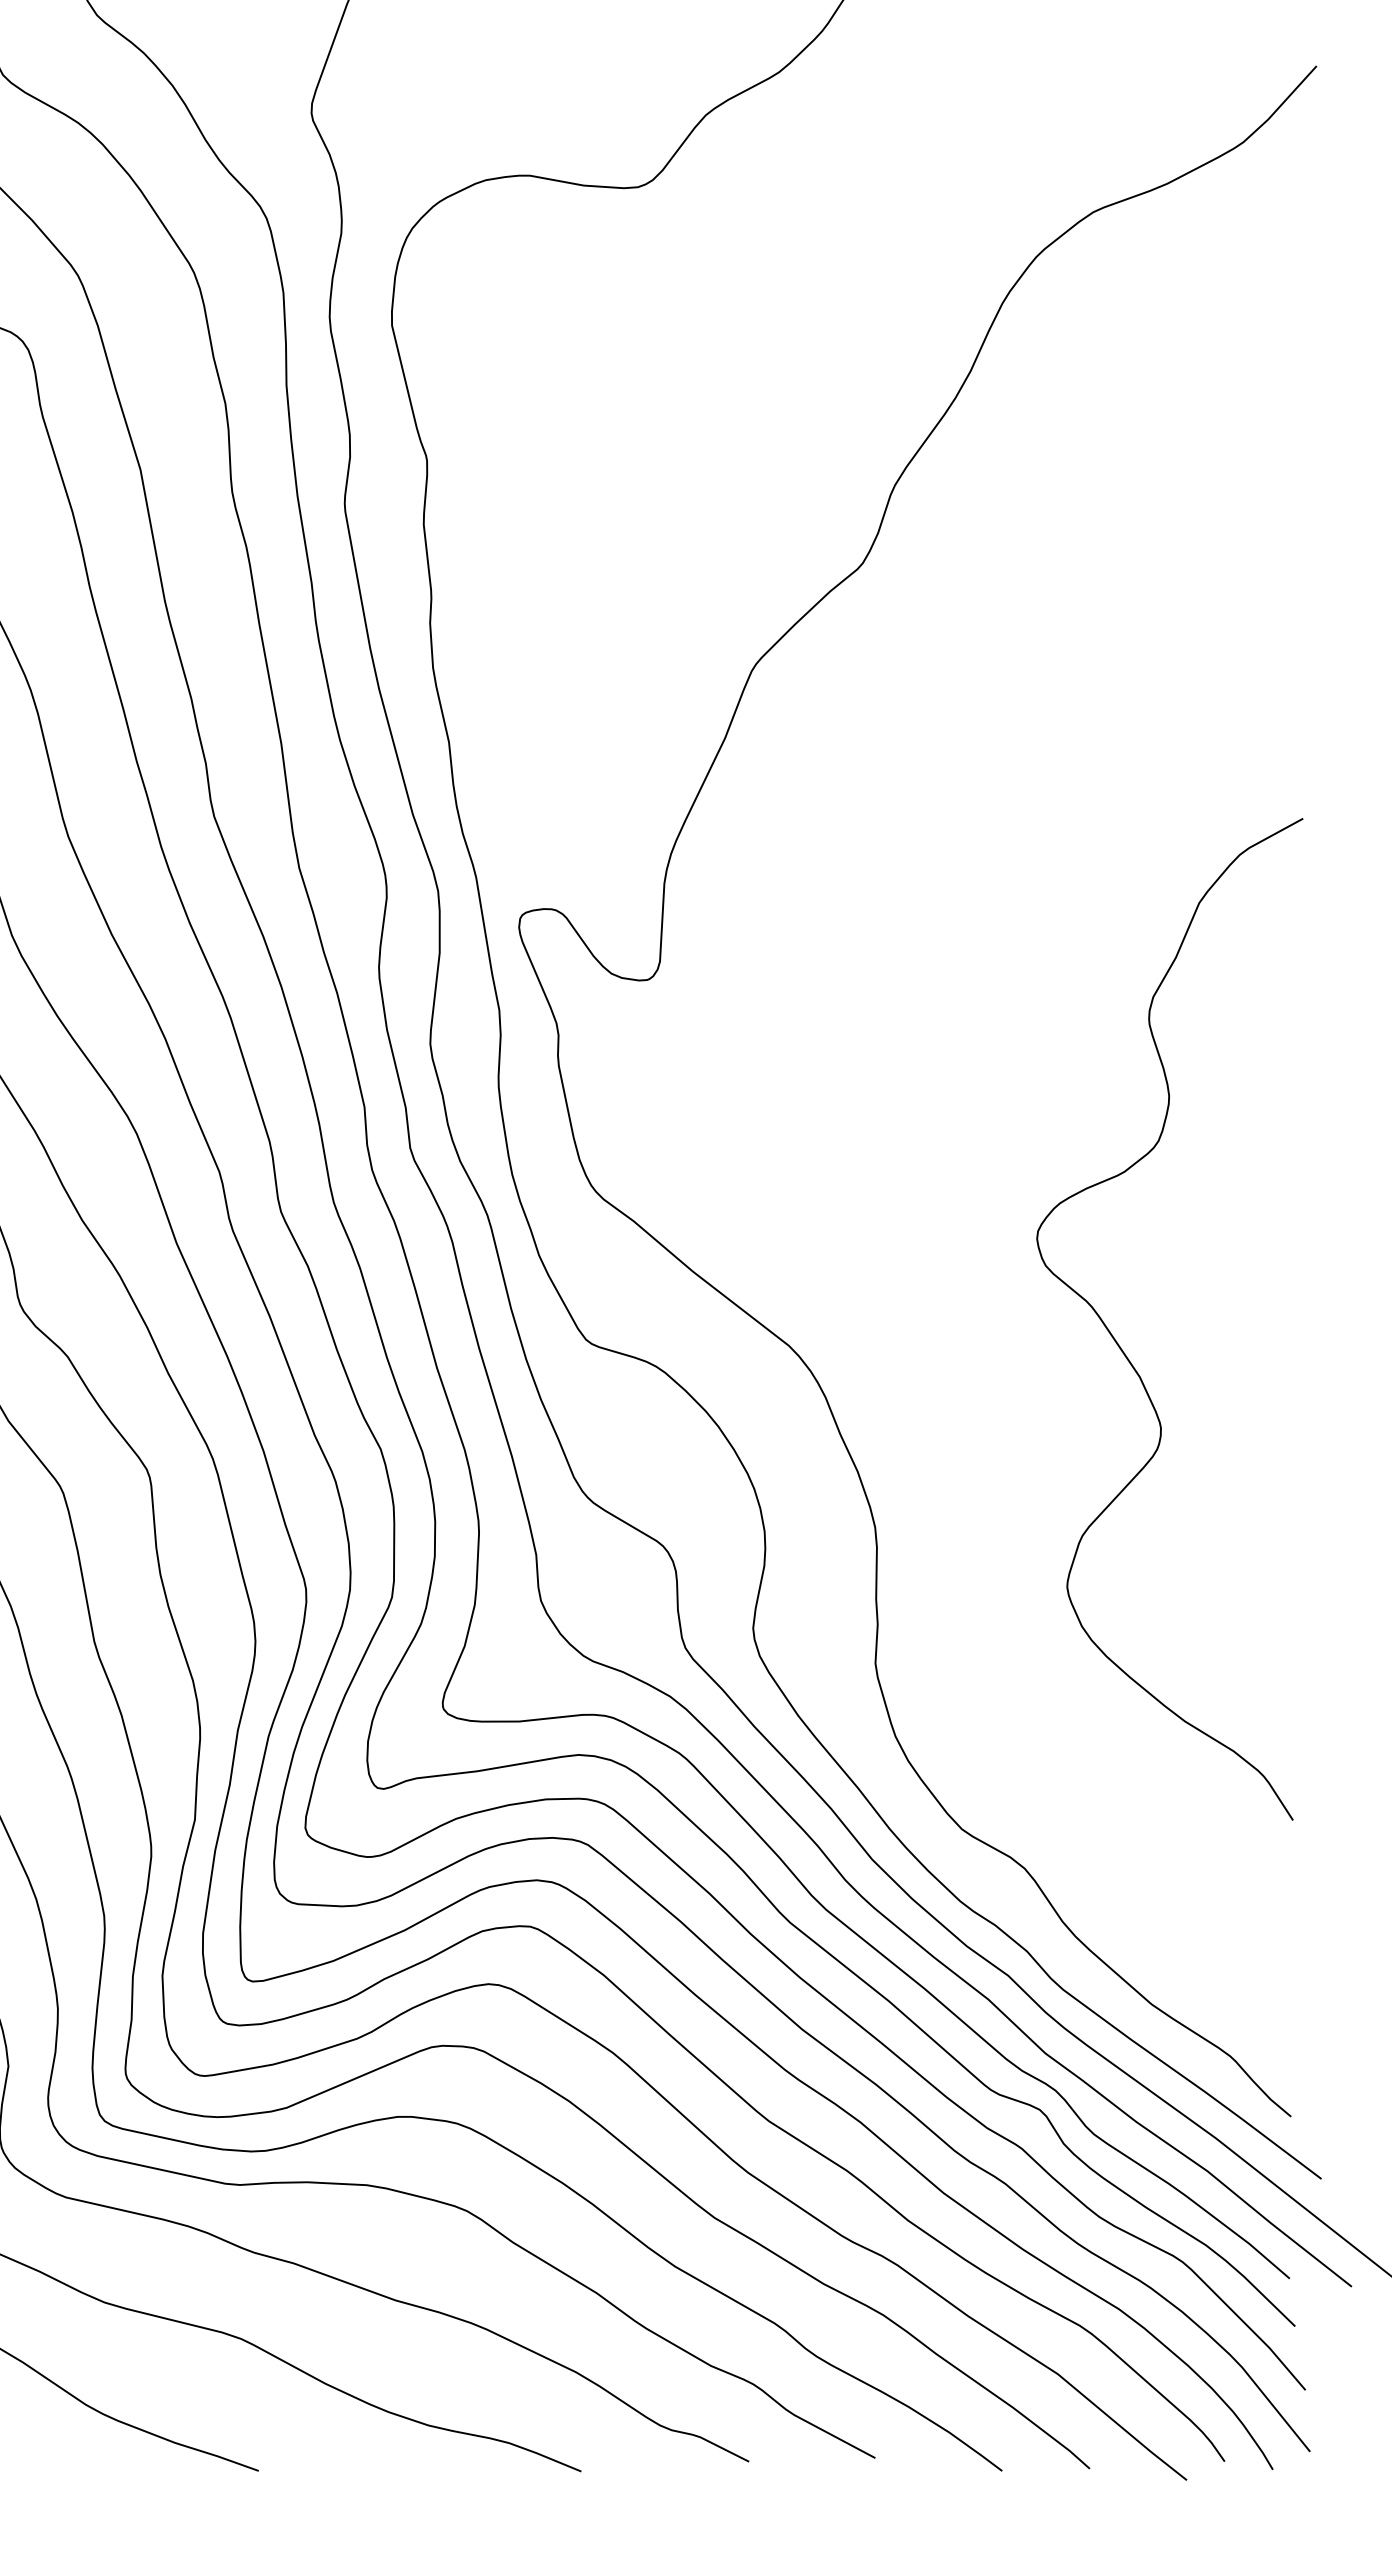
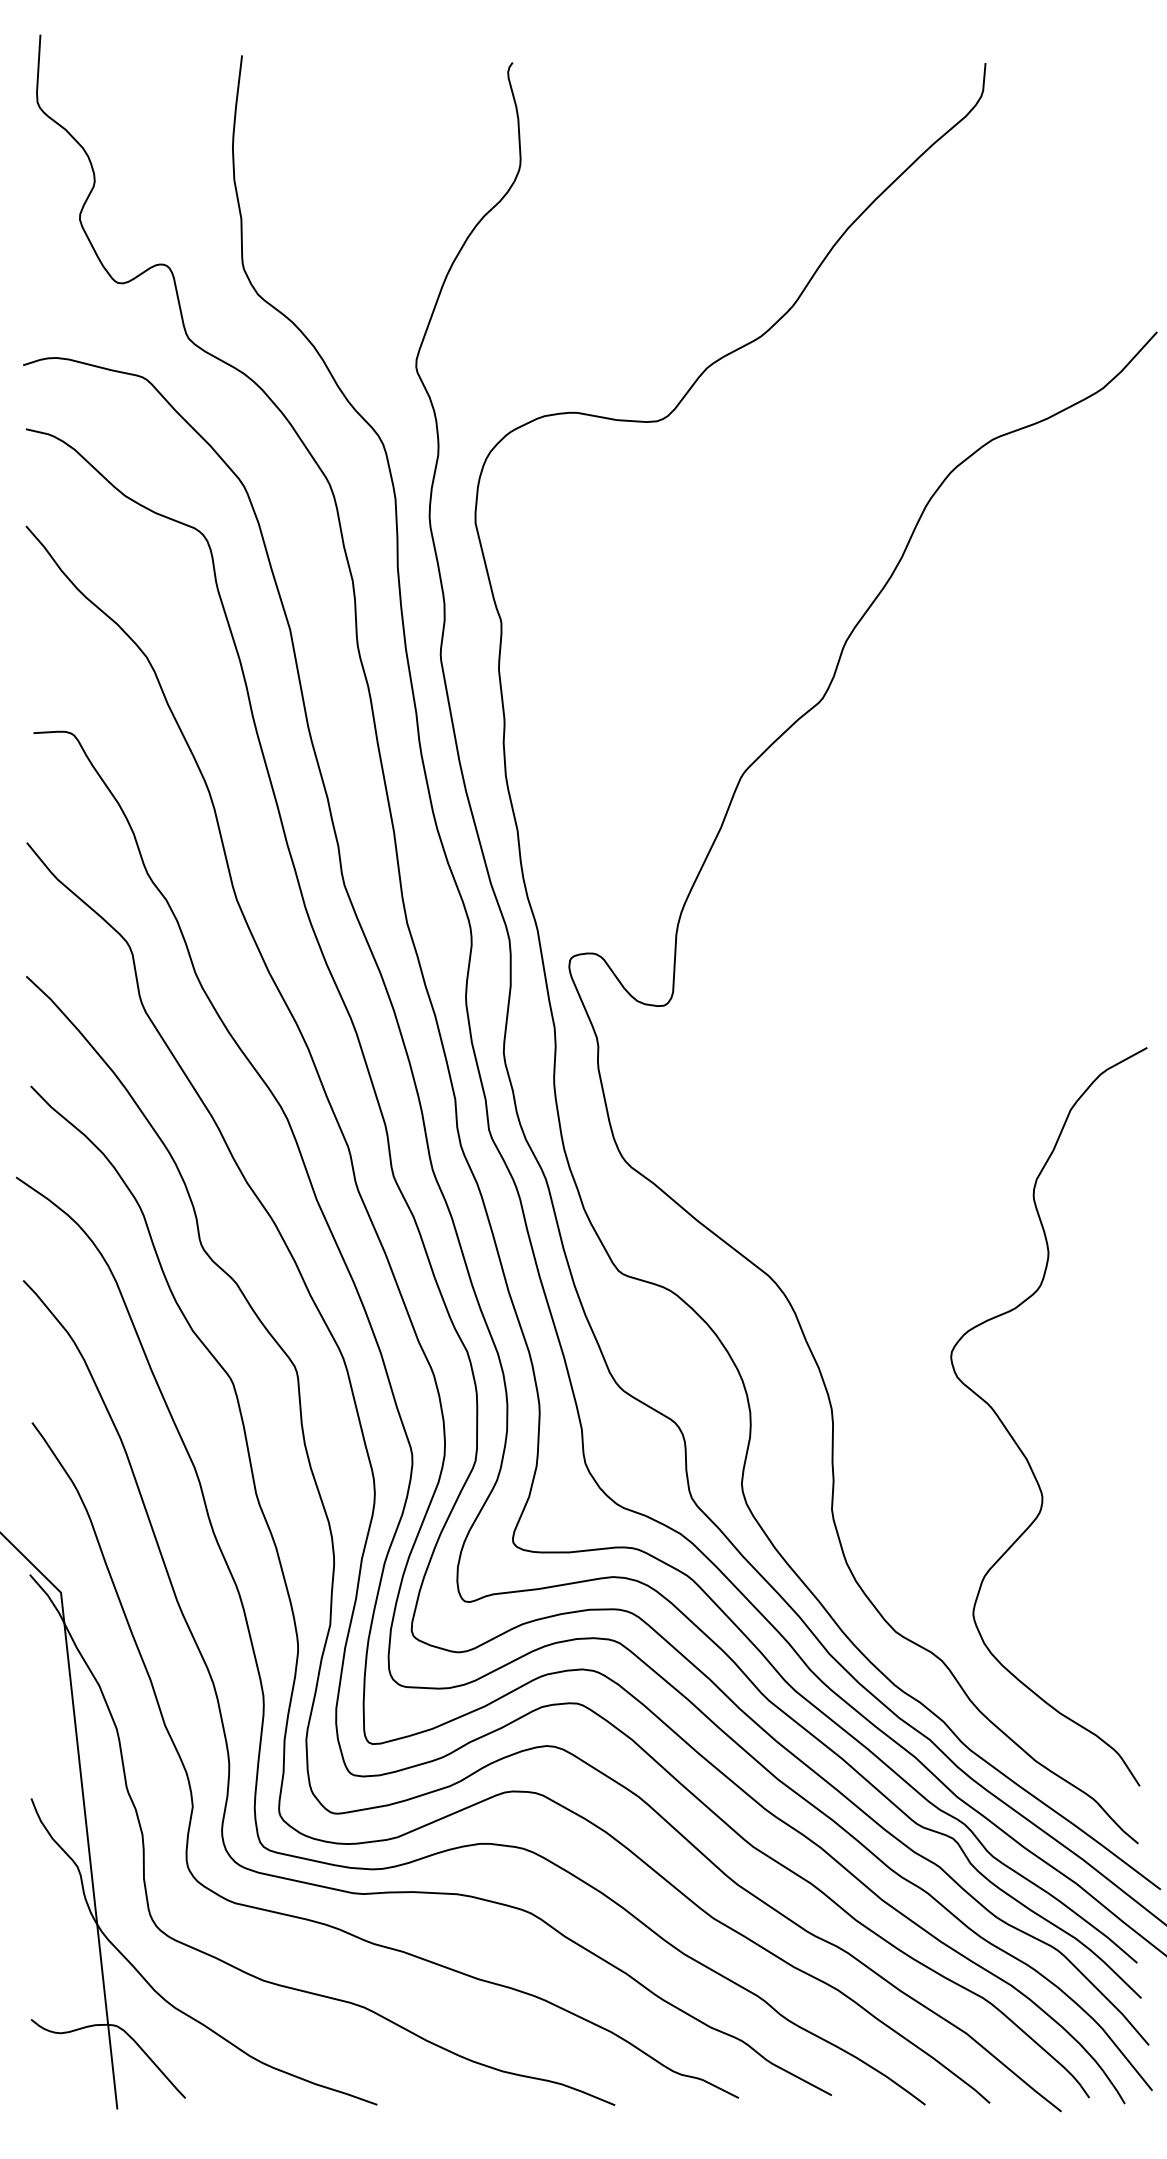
curve: (1124, 1351) -> (1015, 1440), moved

